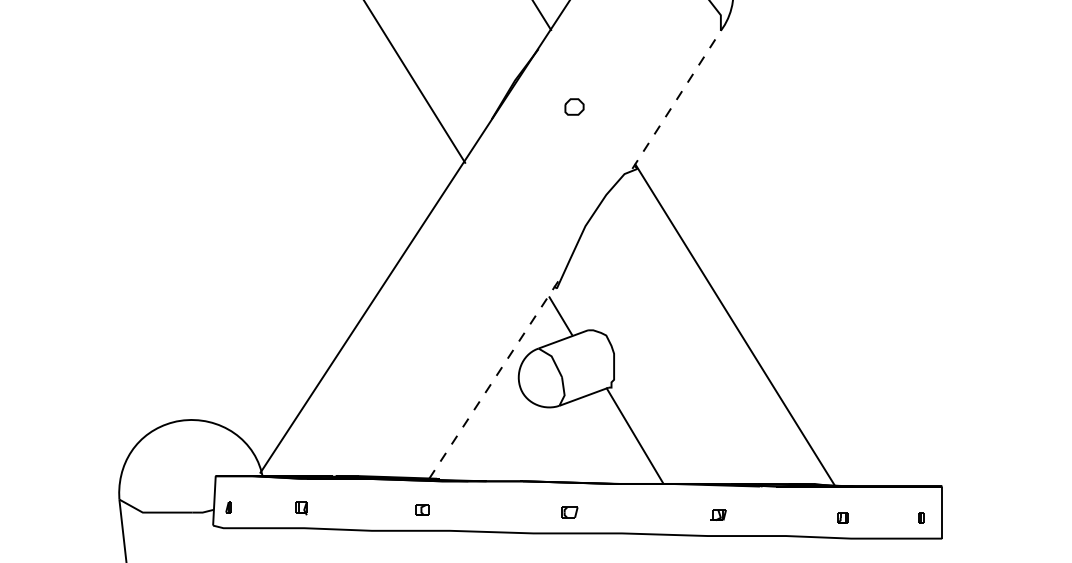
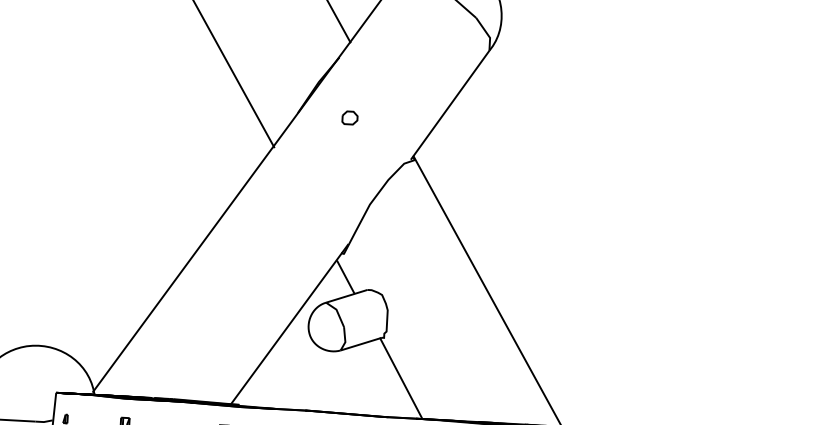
line: (676, 99) -> (450, 104), dashed -> solid
part: (574, 106) -> (350, 117), moved
line: (495, 376) -> (289, 323), dashed -> solid

